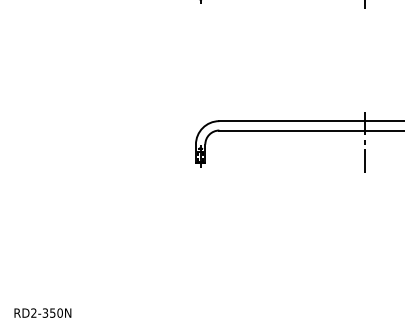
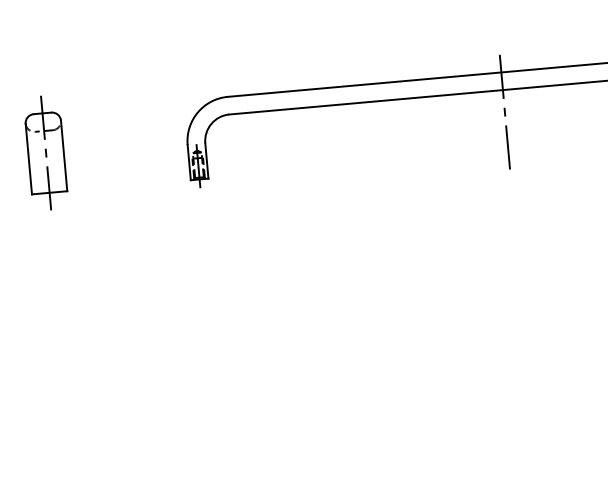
part: (120, 142) -> (45, 153), added

